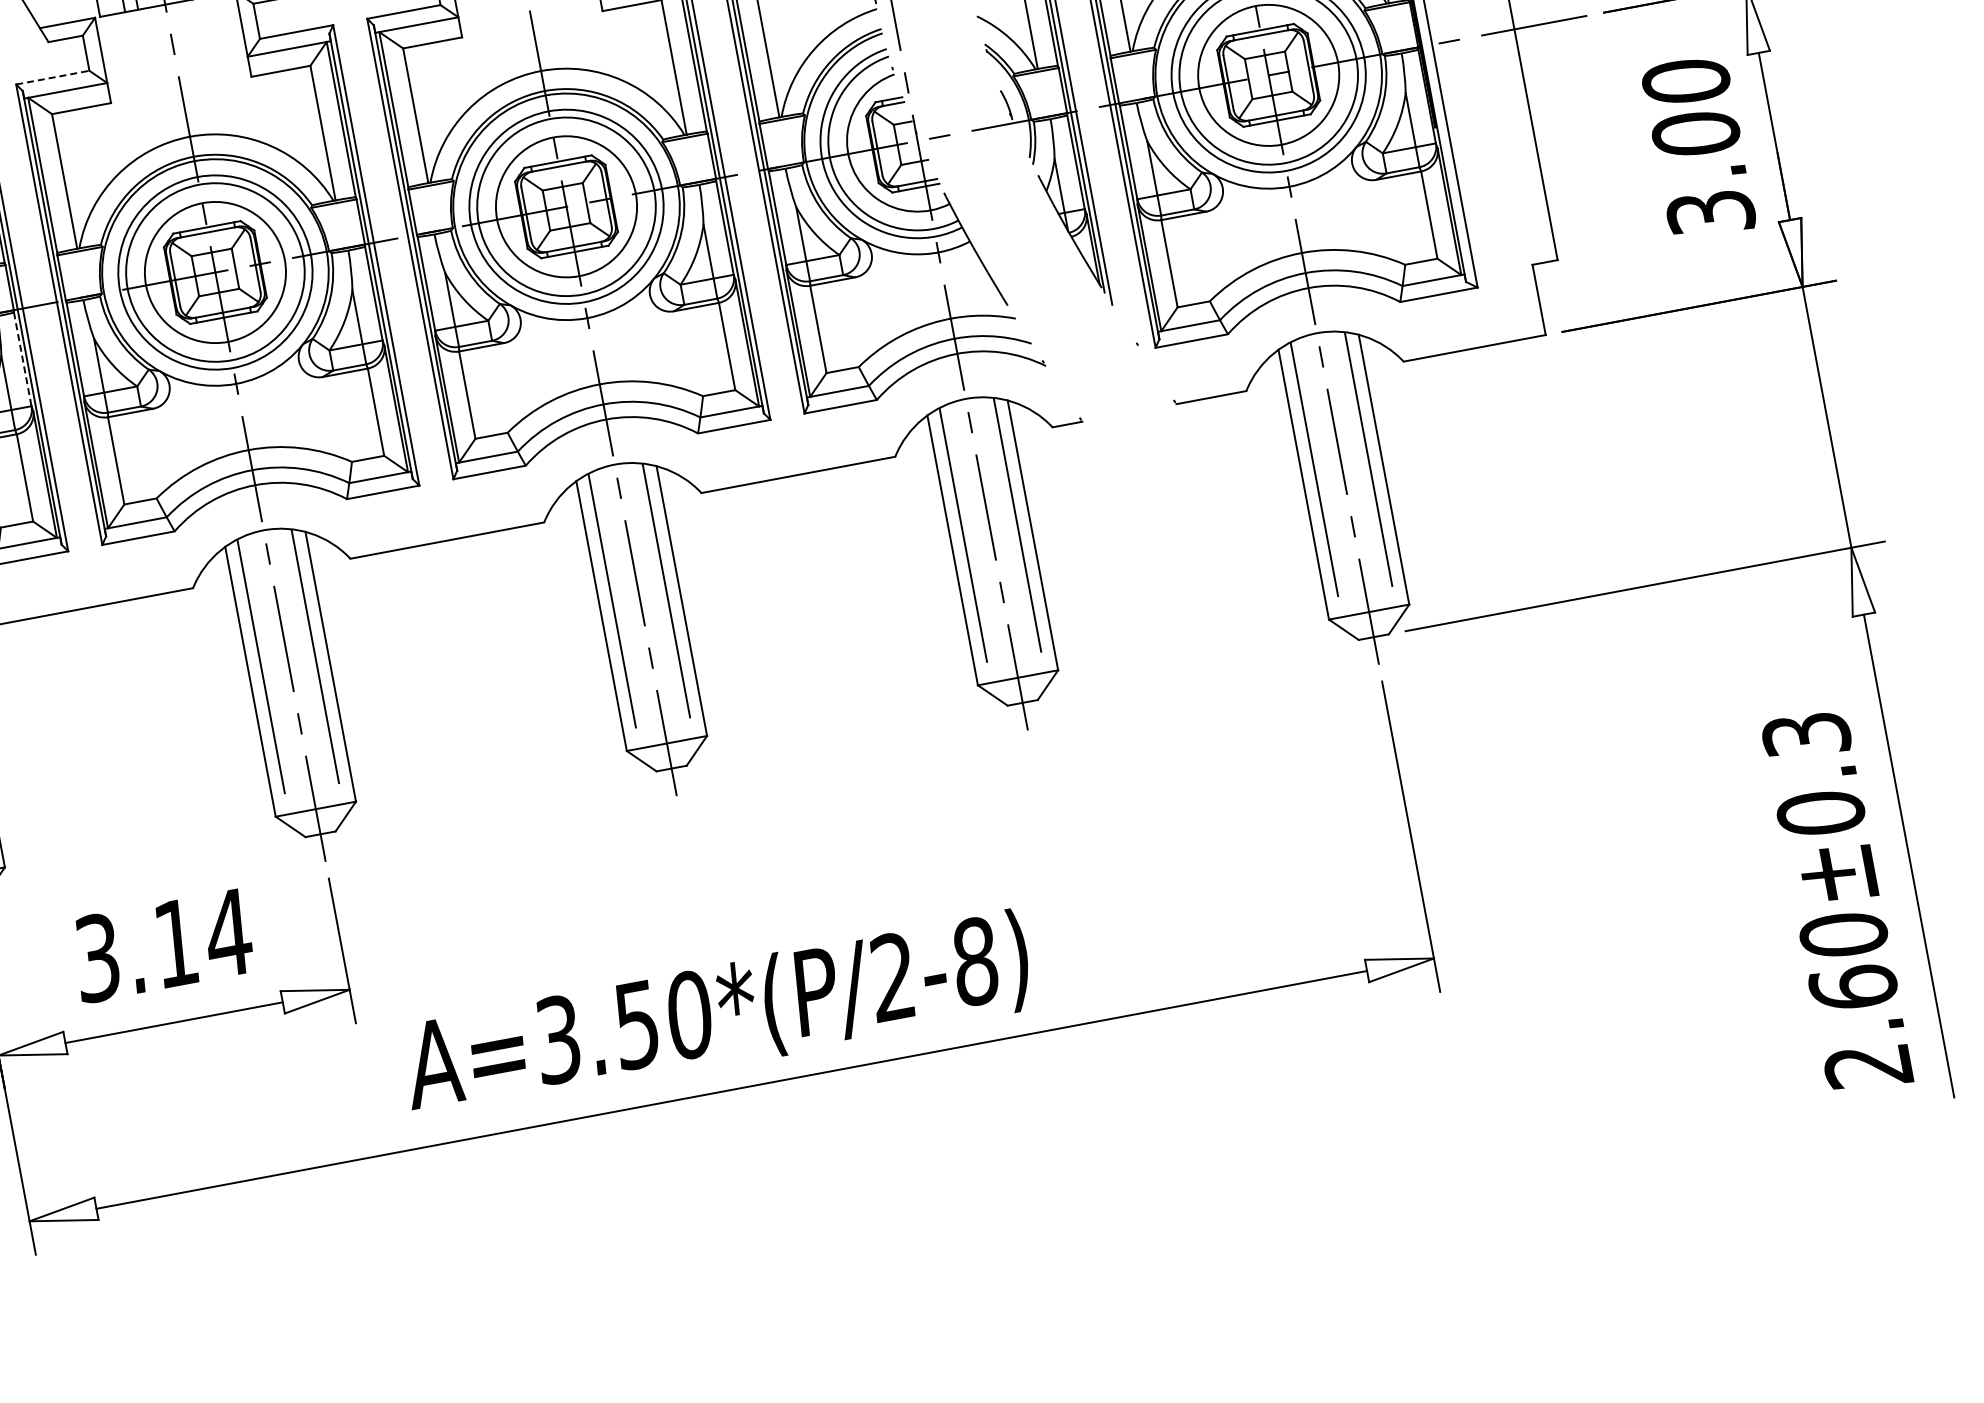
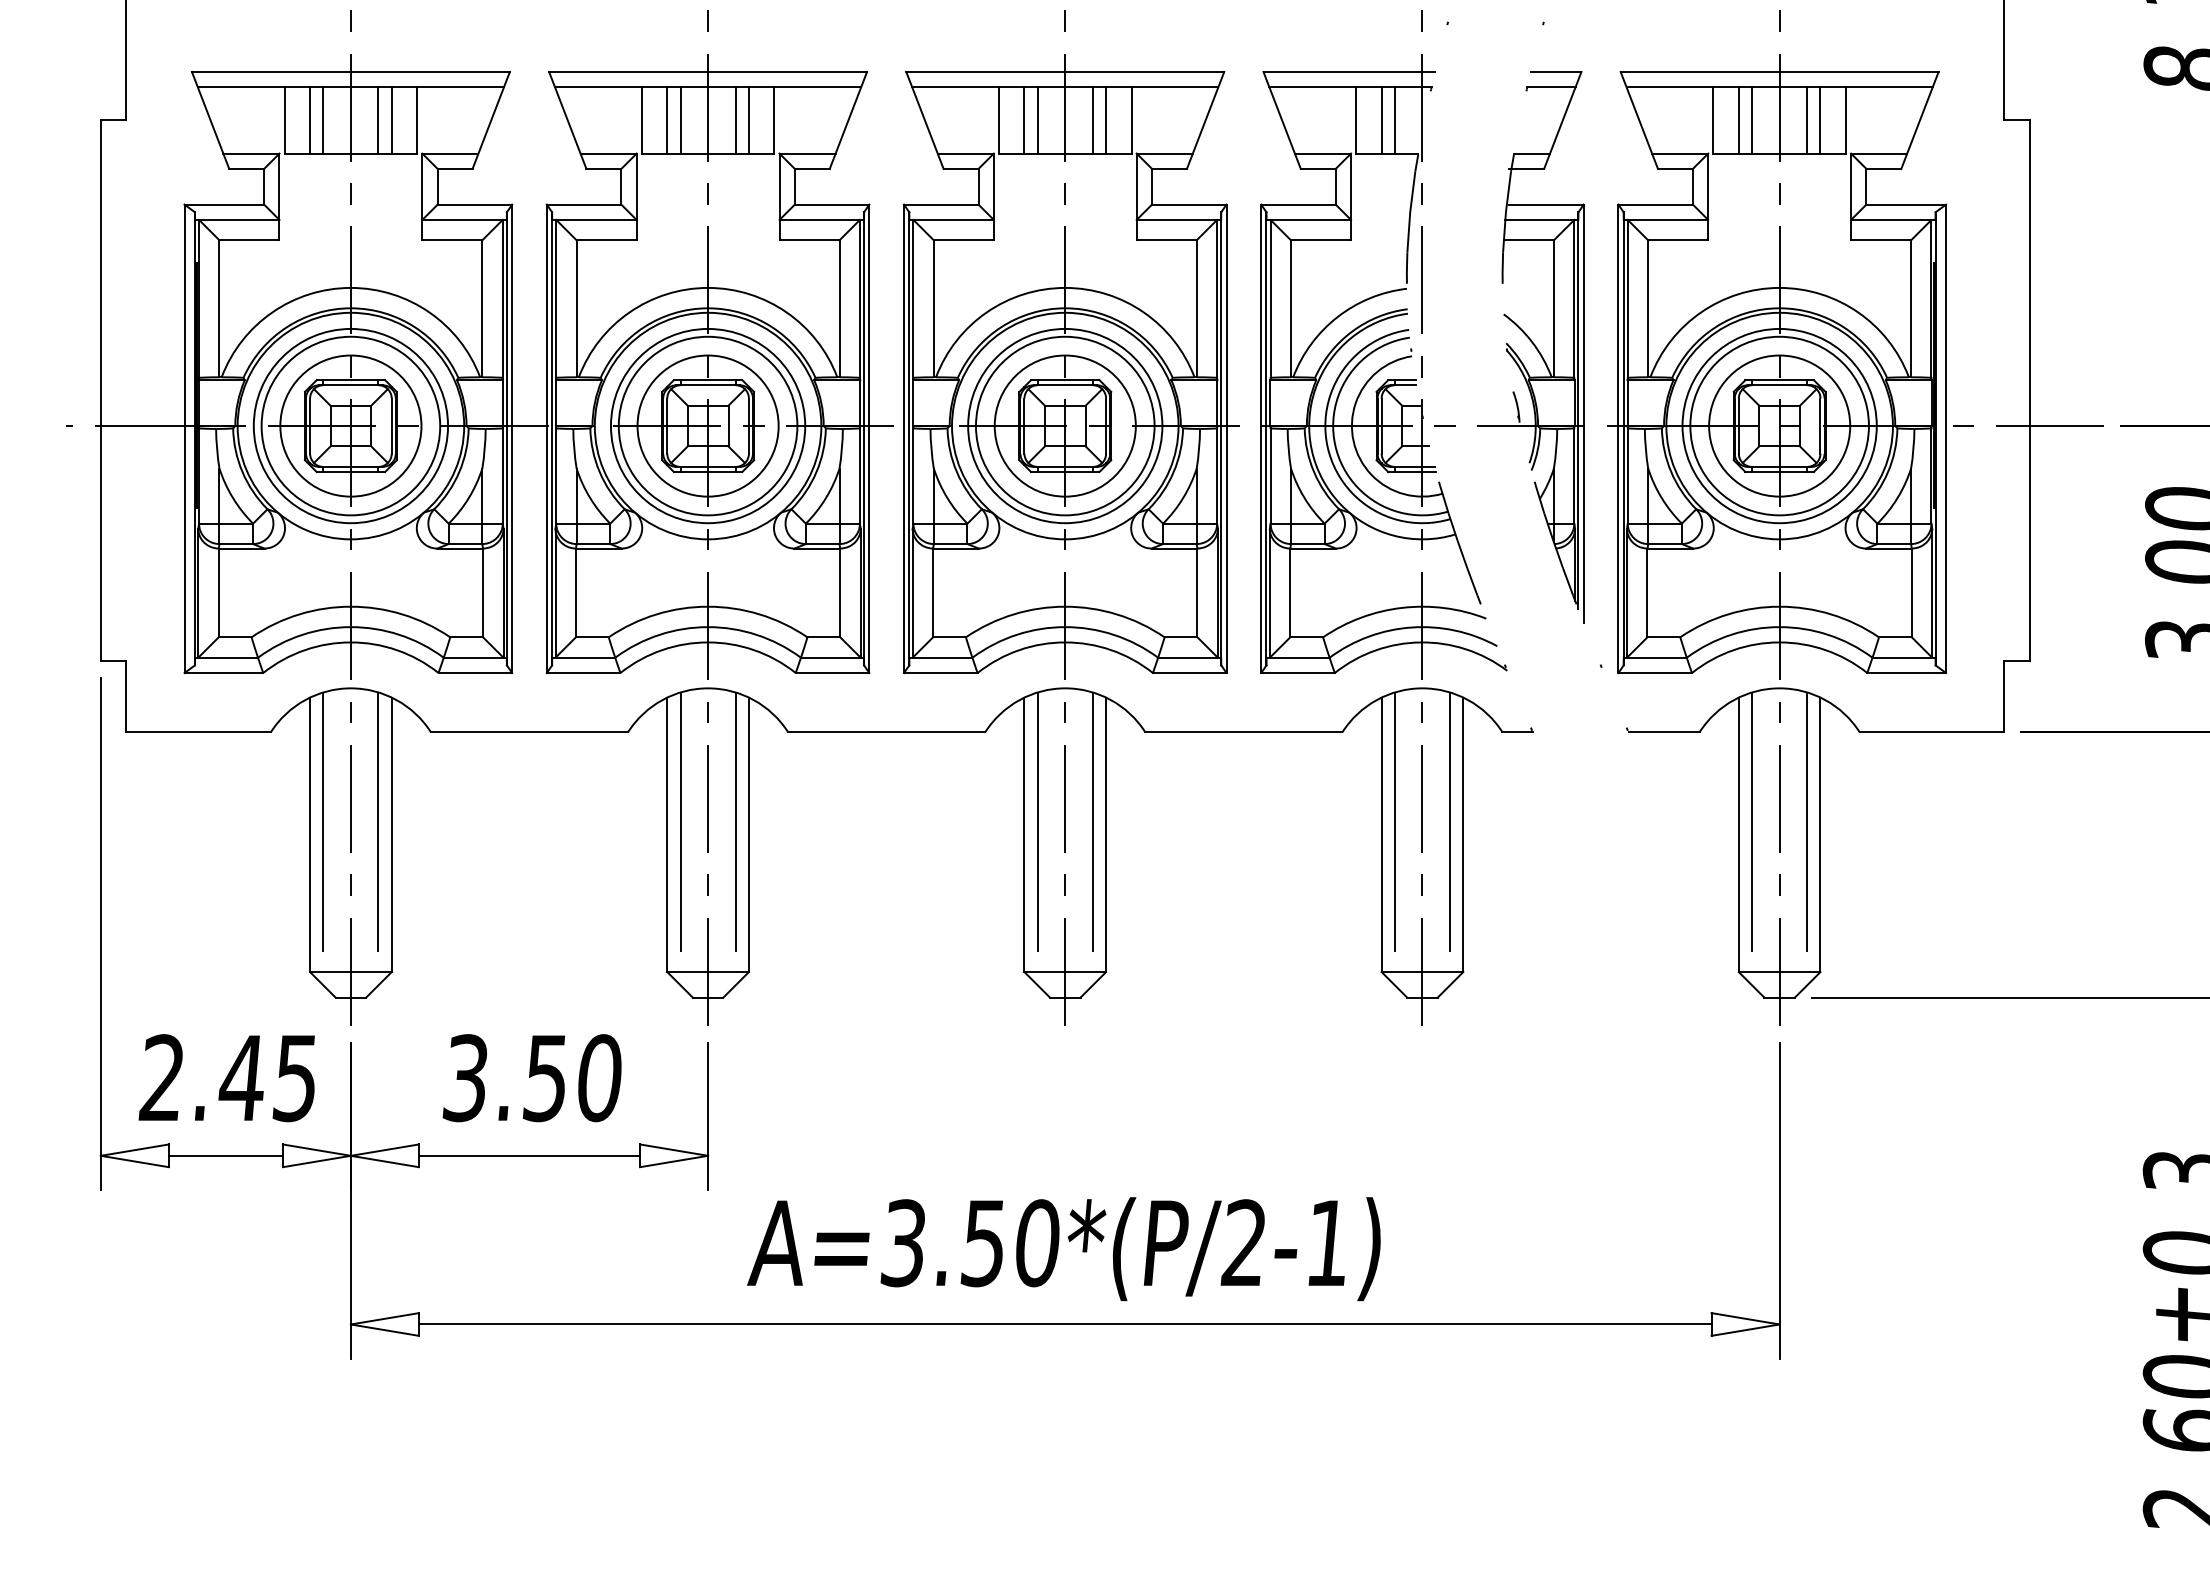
line: (53, 77) -> (584, 204), dashed -> solid
line: (22, 358) -> (502, 475), dashed -> solid
text: (201, 938) -> (571, 1078), 3.14 -> 3.50
text: (974, 962) -> (1327, 1243), A=3.50*(P/2-8) -> A=3.50*(P/2-1)

